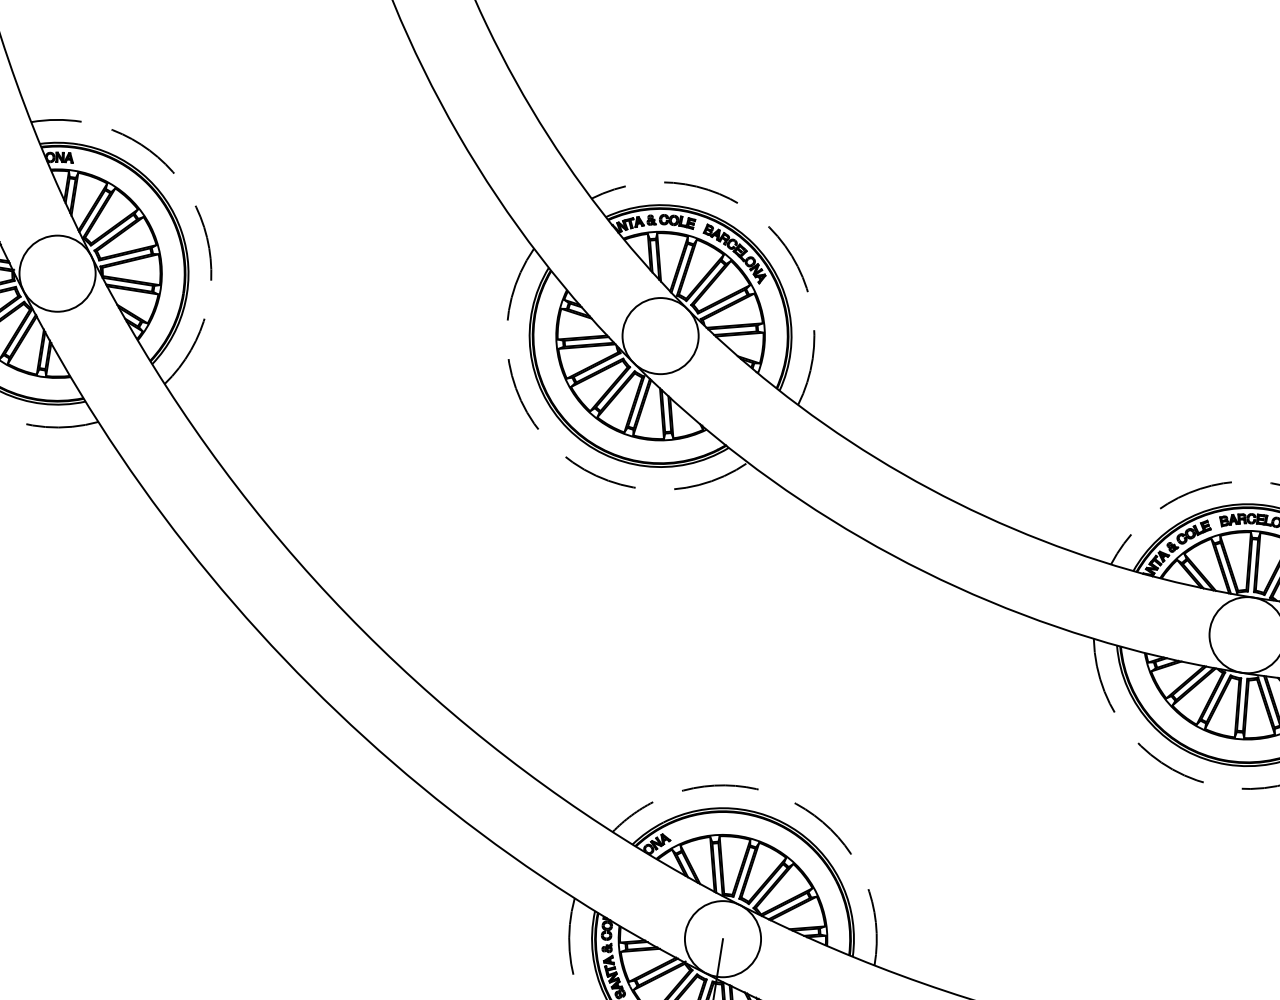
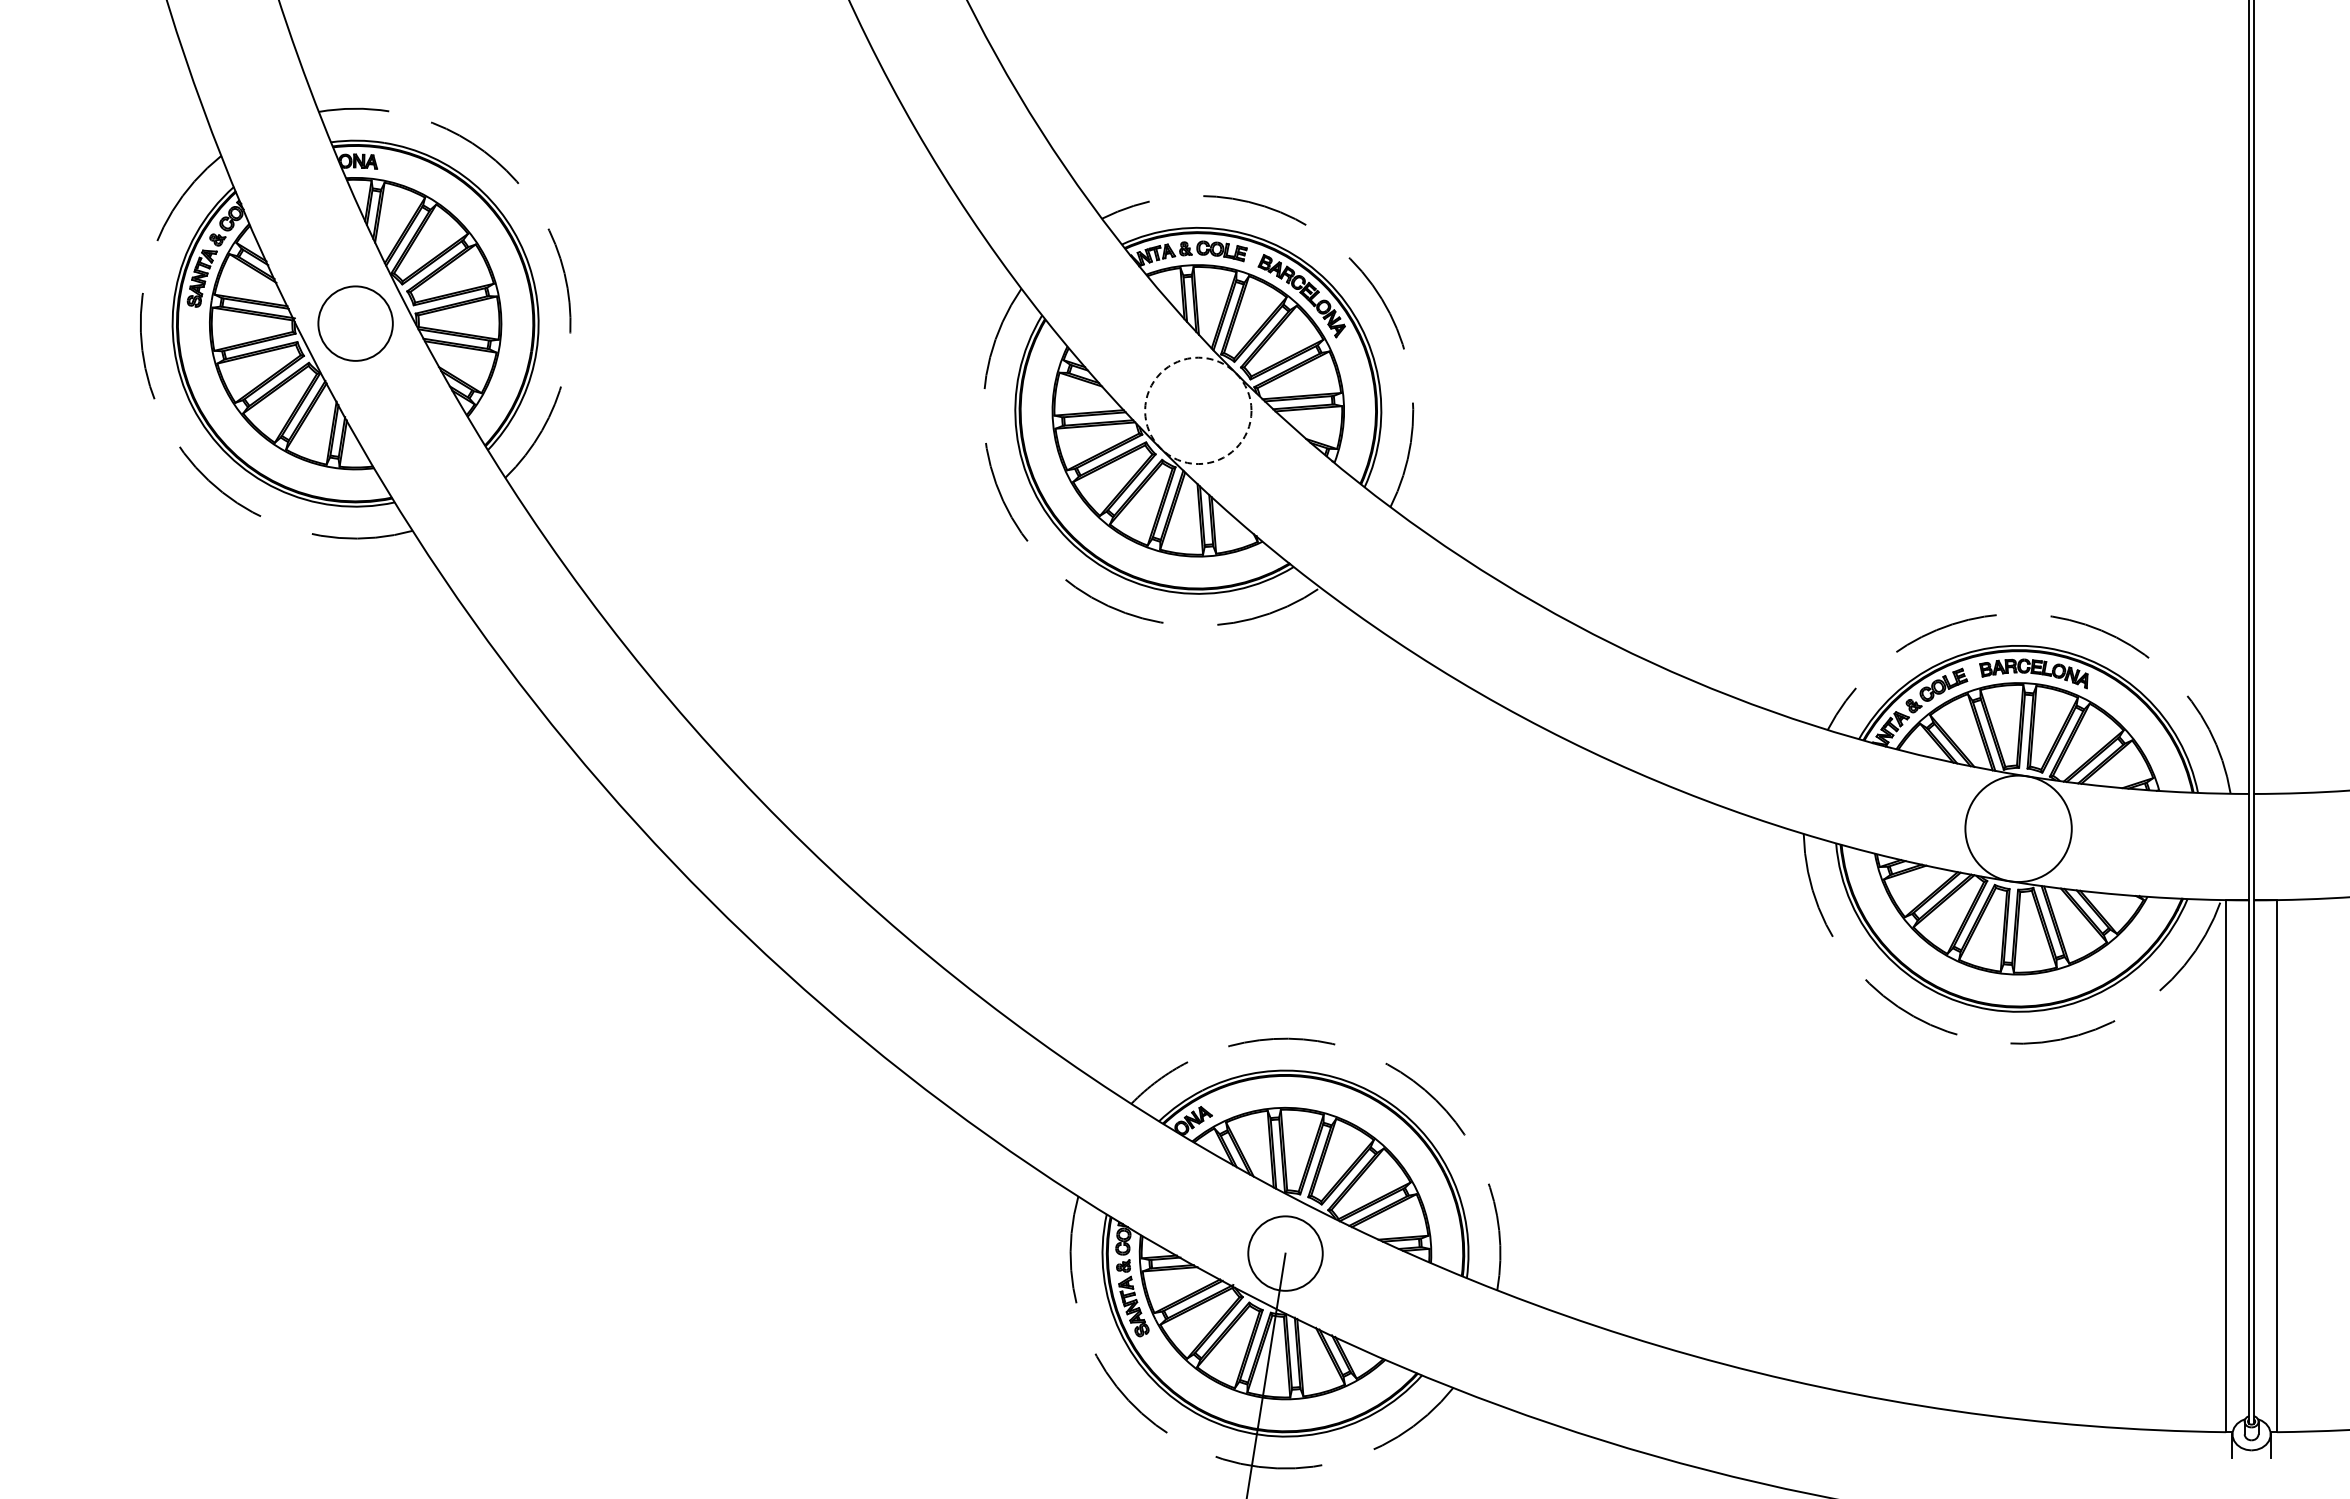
circle: (57, 273) -> (355, 323), size x0.7
circle: (660, 335) -> (1198, 410), solid -> dashed
circle: (722, 939) -> (1285, 1253), size x0.7

